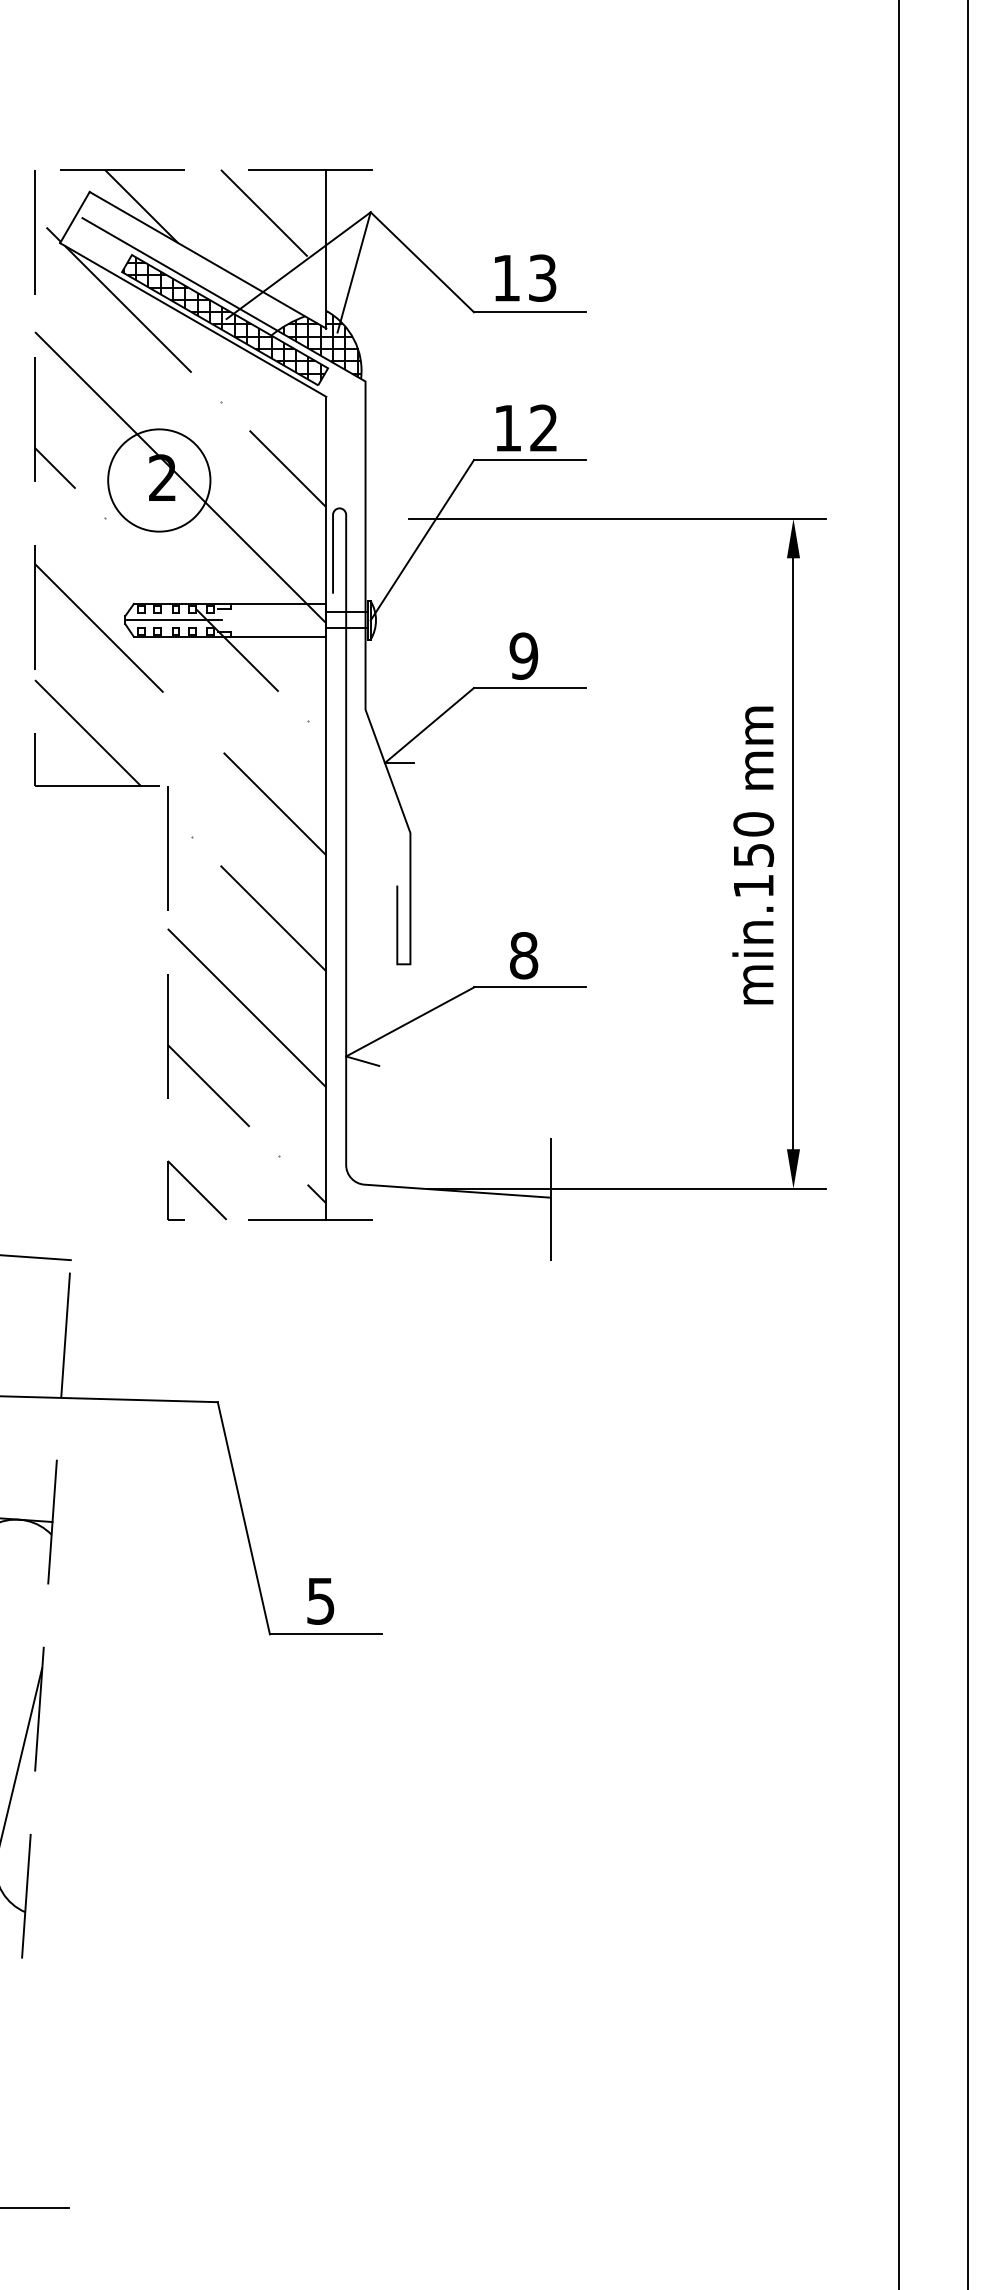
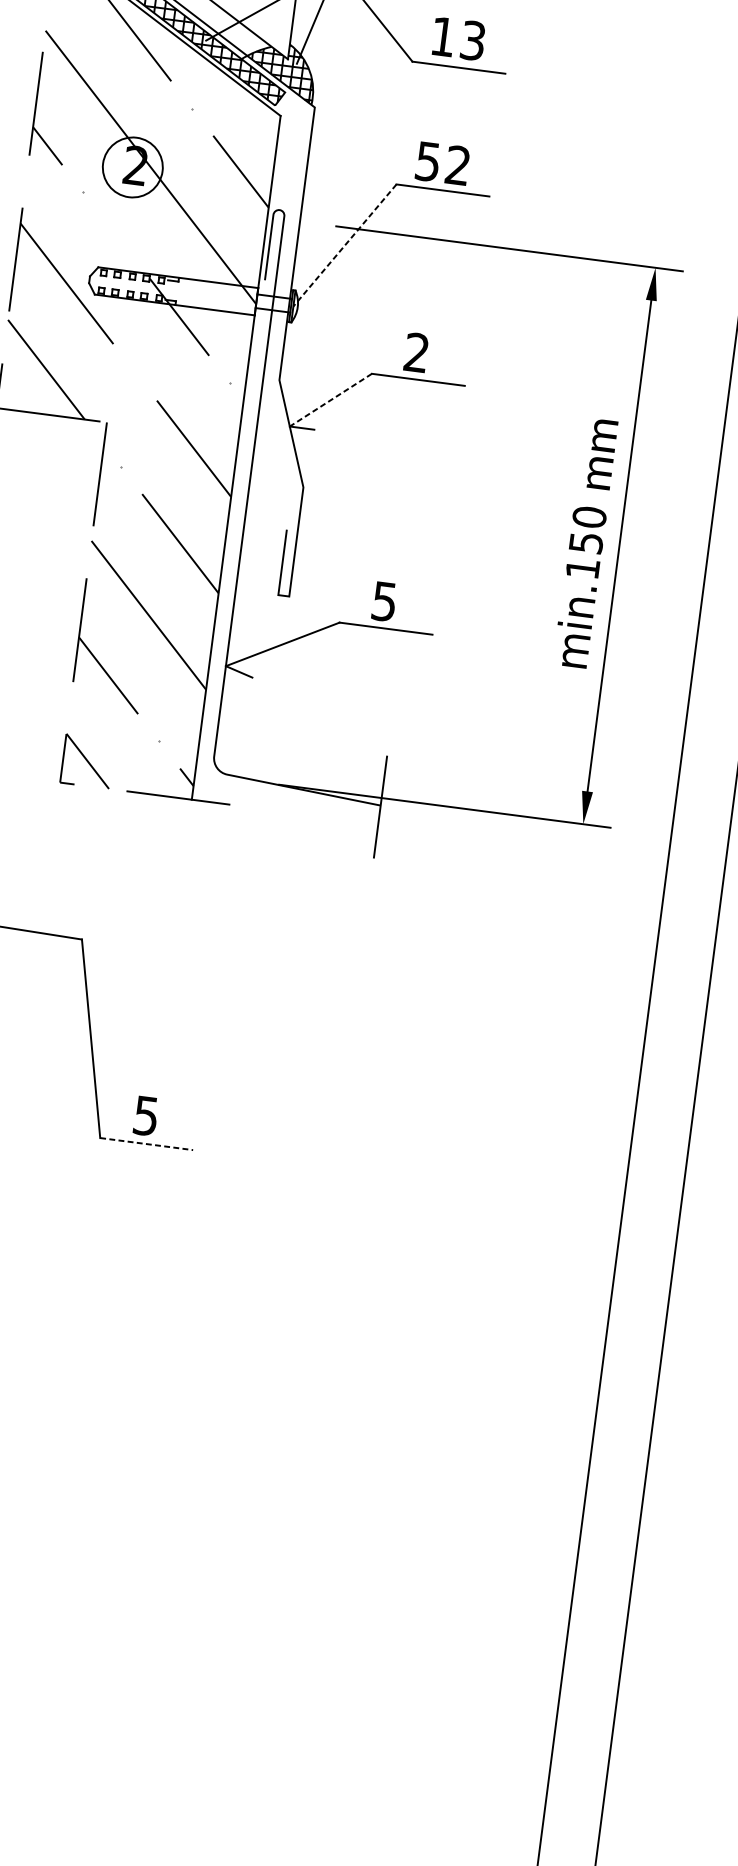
text: (507, 428) -> (427, 161), 12 -> 52
circle: (159, 480) -> (132, 167), size x0.7
line: (422, 540) -> (345, 245), solid -> dashed
line: (173, 620) -> (129, 285), removed
text: (523, 655) -> (416, 352), 9 -> 2
line: (429, 725) -> (330, 400), solid -> dashed
text: (524, 955) -> (384, 601), 8 -> 5
line: (325, 1634) -> (146, 1144), solid -> dashed

